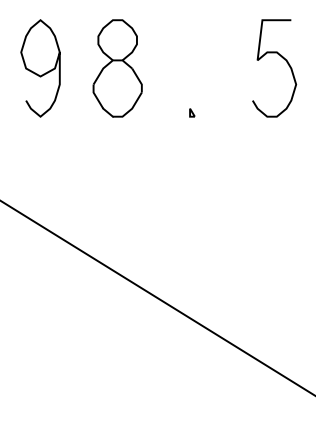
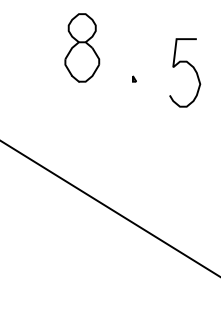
curve: (282, 59) -> (190, 66), moved
curve: (38, 73) -> (26, 51), removed

